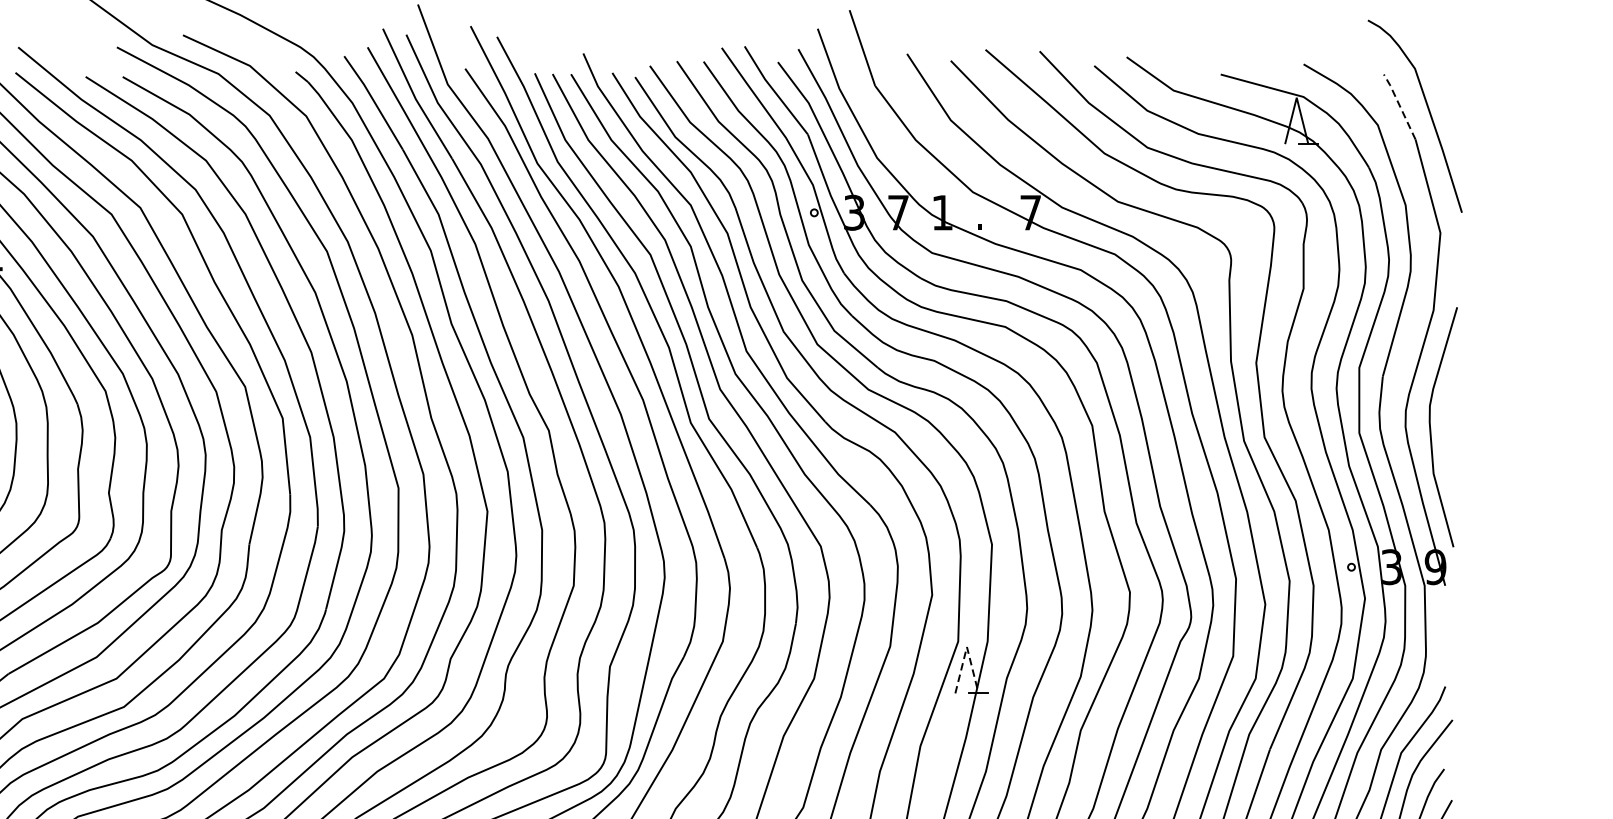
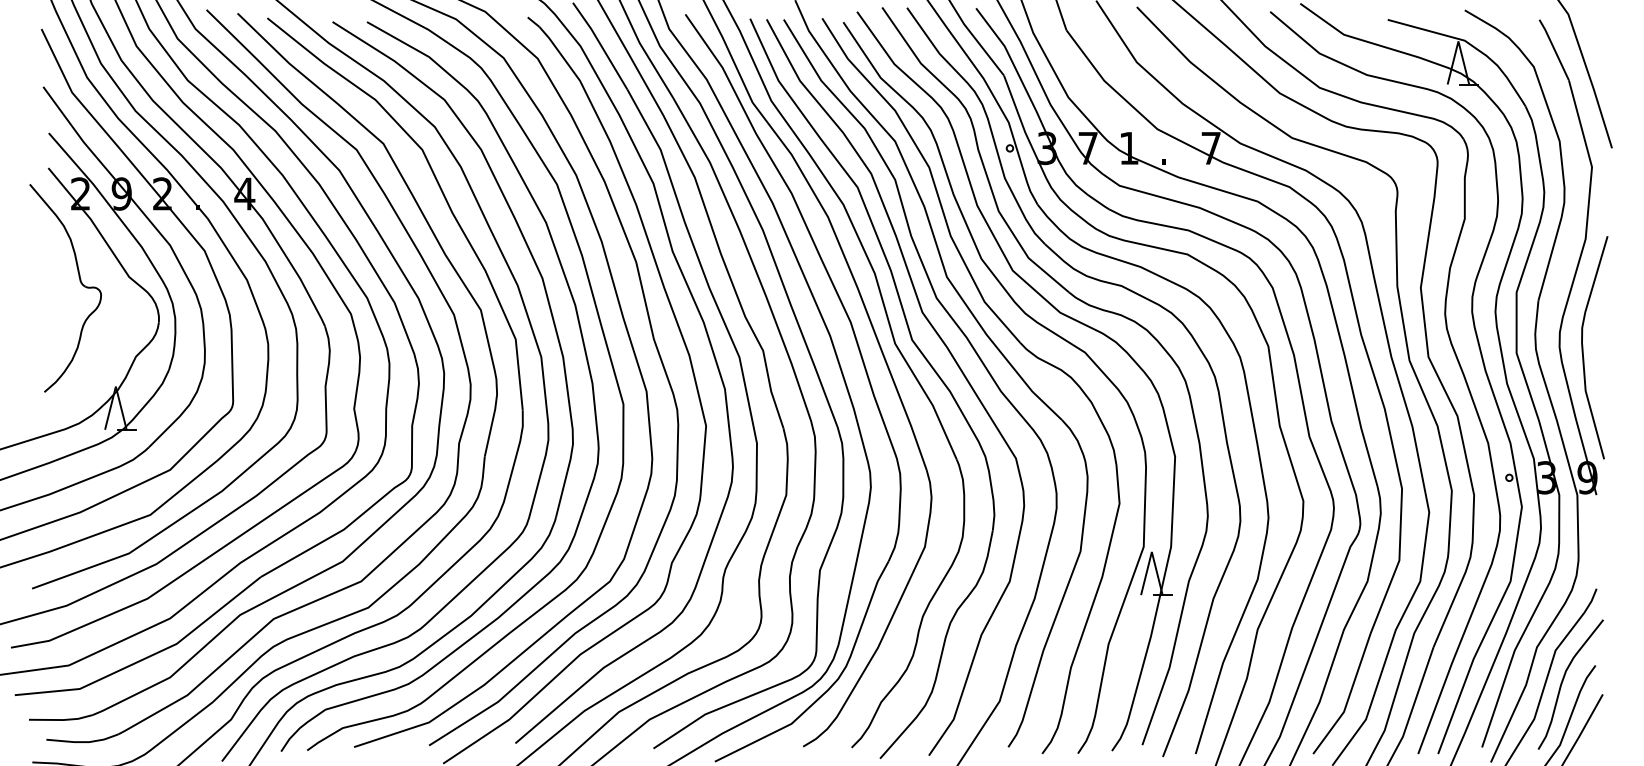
line: (1400, 105) -> (1554, 48), dashed -> solid
line: (966, 647) -> (1151, 552), dashed -> solid

